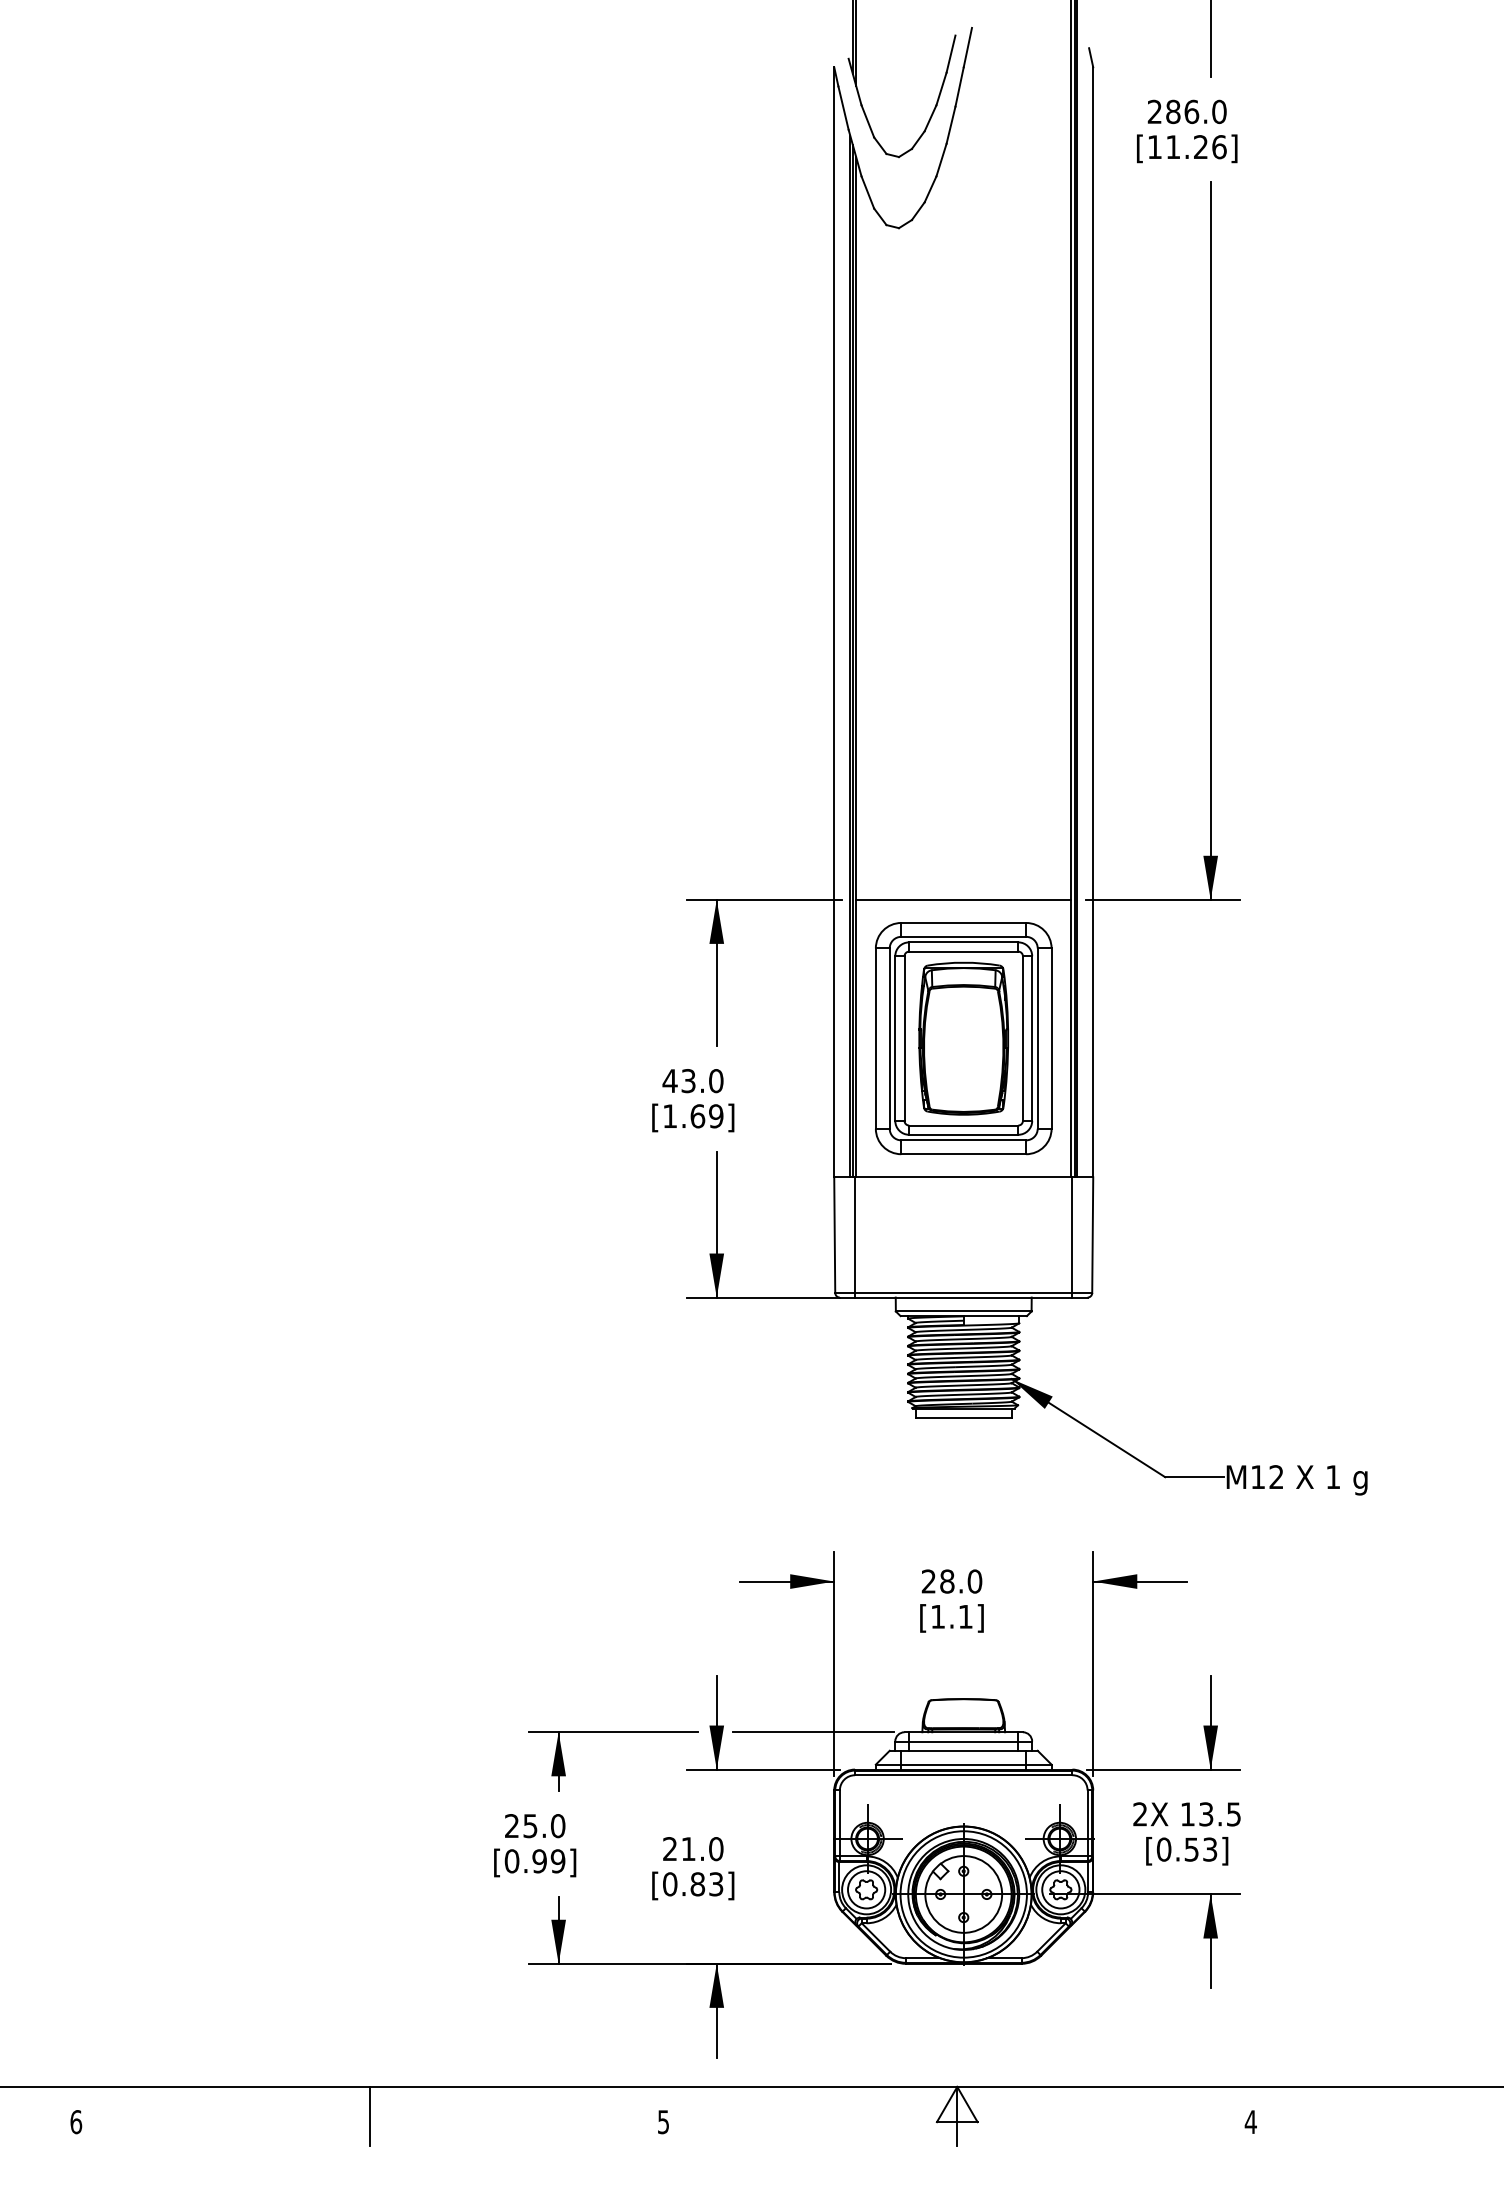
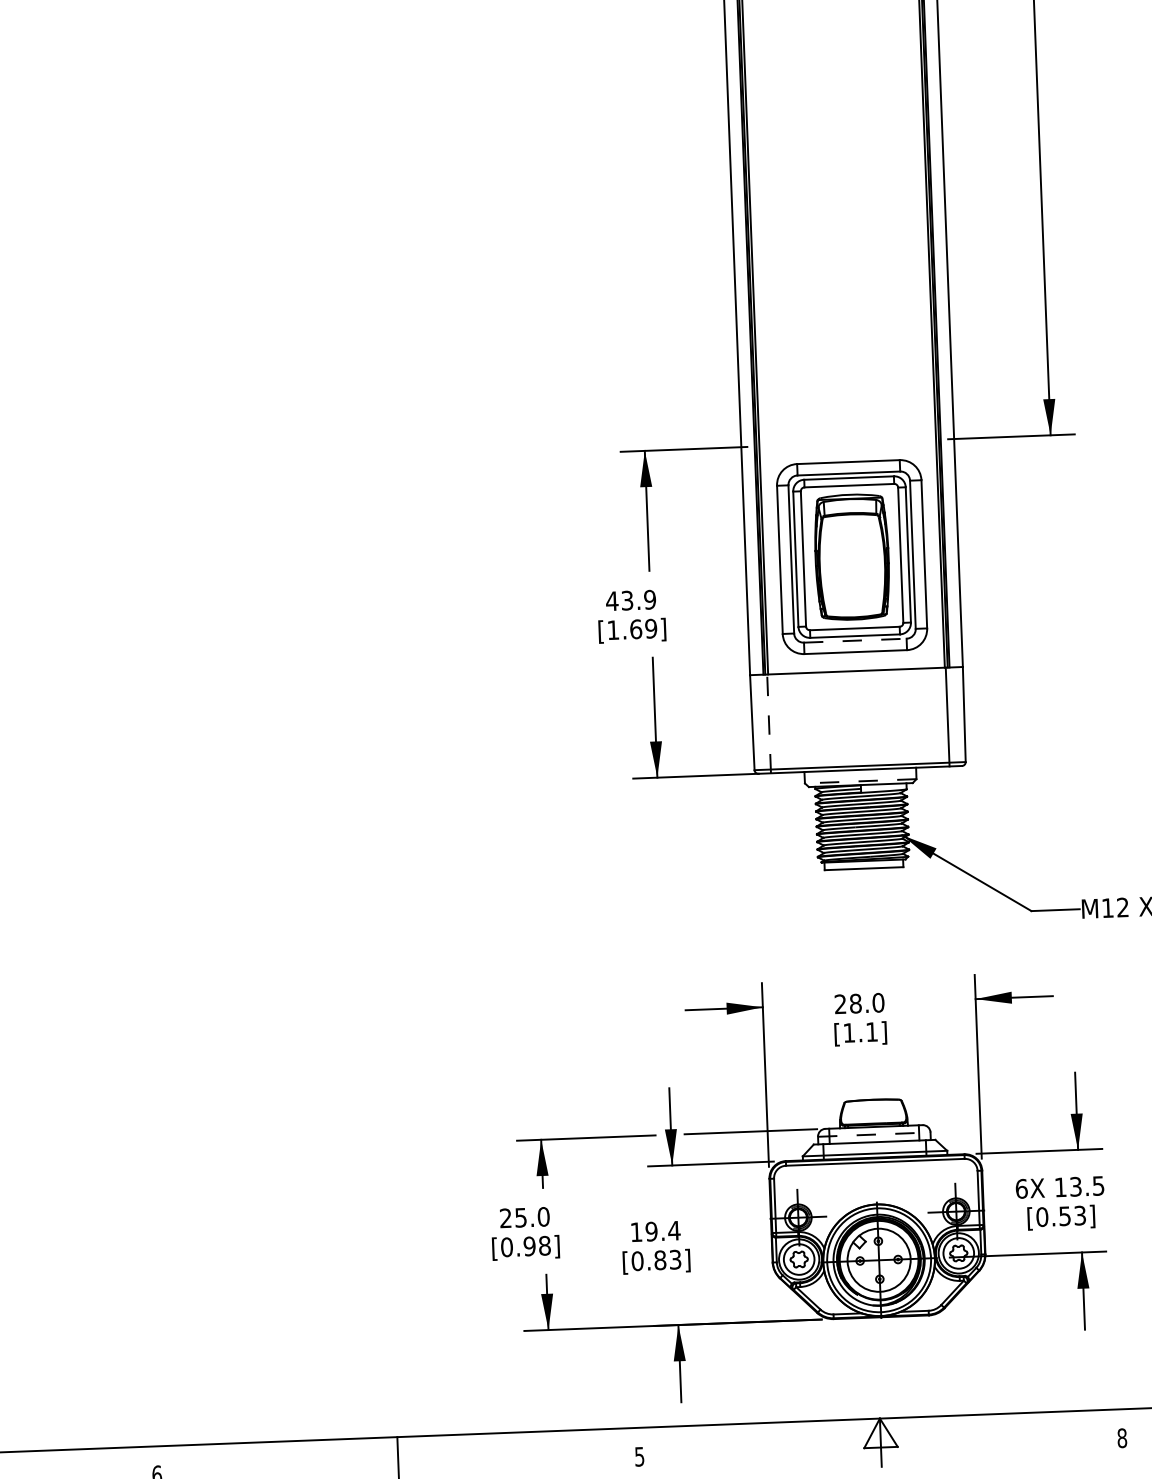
line: (963, 899) -> (847, 442), removed
text: (716, 1081) -> (650, 600), 43.0 -> 43.9
line: (964, 1140) -> (855, 640), solid -> dashed
line: (855, 1236) -> (769, 723), solid -> dashed
line: (963, 1311) -> (860, 781), solid -> dashed
line: (964, 1741) -> (874, 1134), solid -> dashed
text: (1140, 1814) -> (1021, 1189), 2X -> 6X
text: (693, 1849) -> (655, 1231), 21.0 -> 19.4
text: (557, 1861) -> (544, 1246), [0.99] -> [0.98]
text: (1250, 2122) -> (1121, 1438), 4 -> 8

